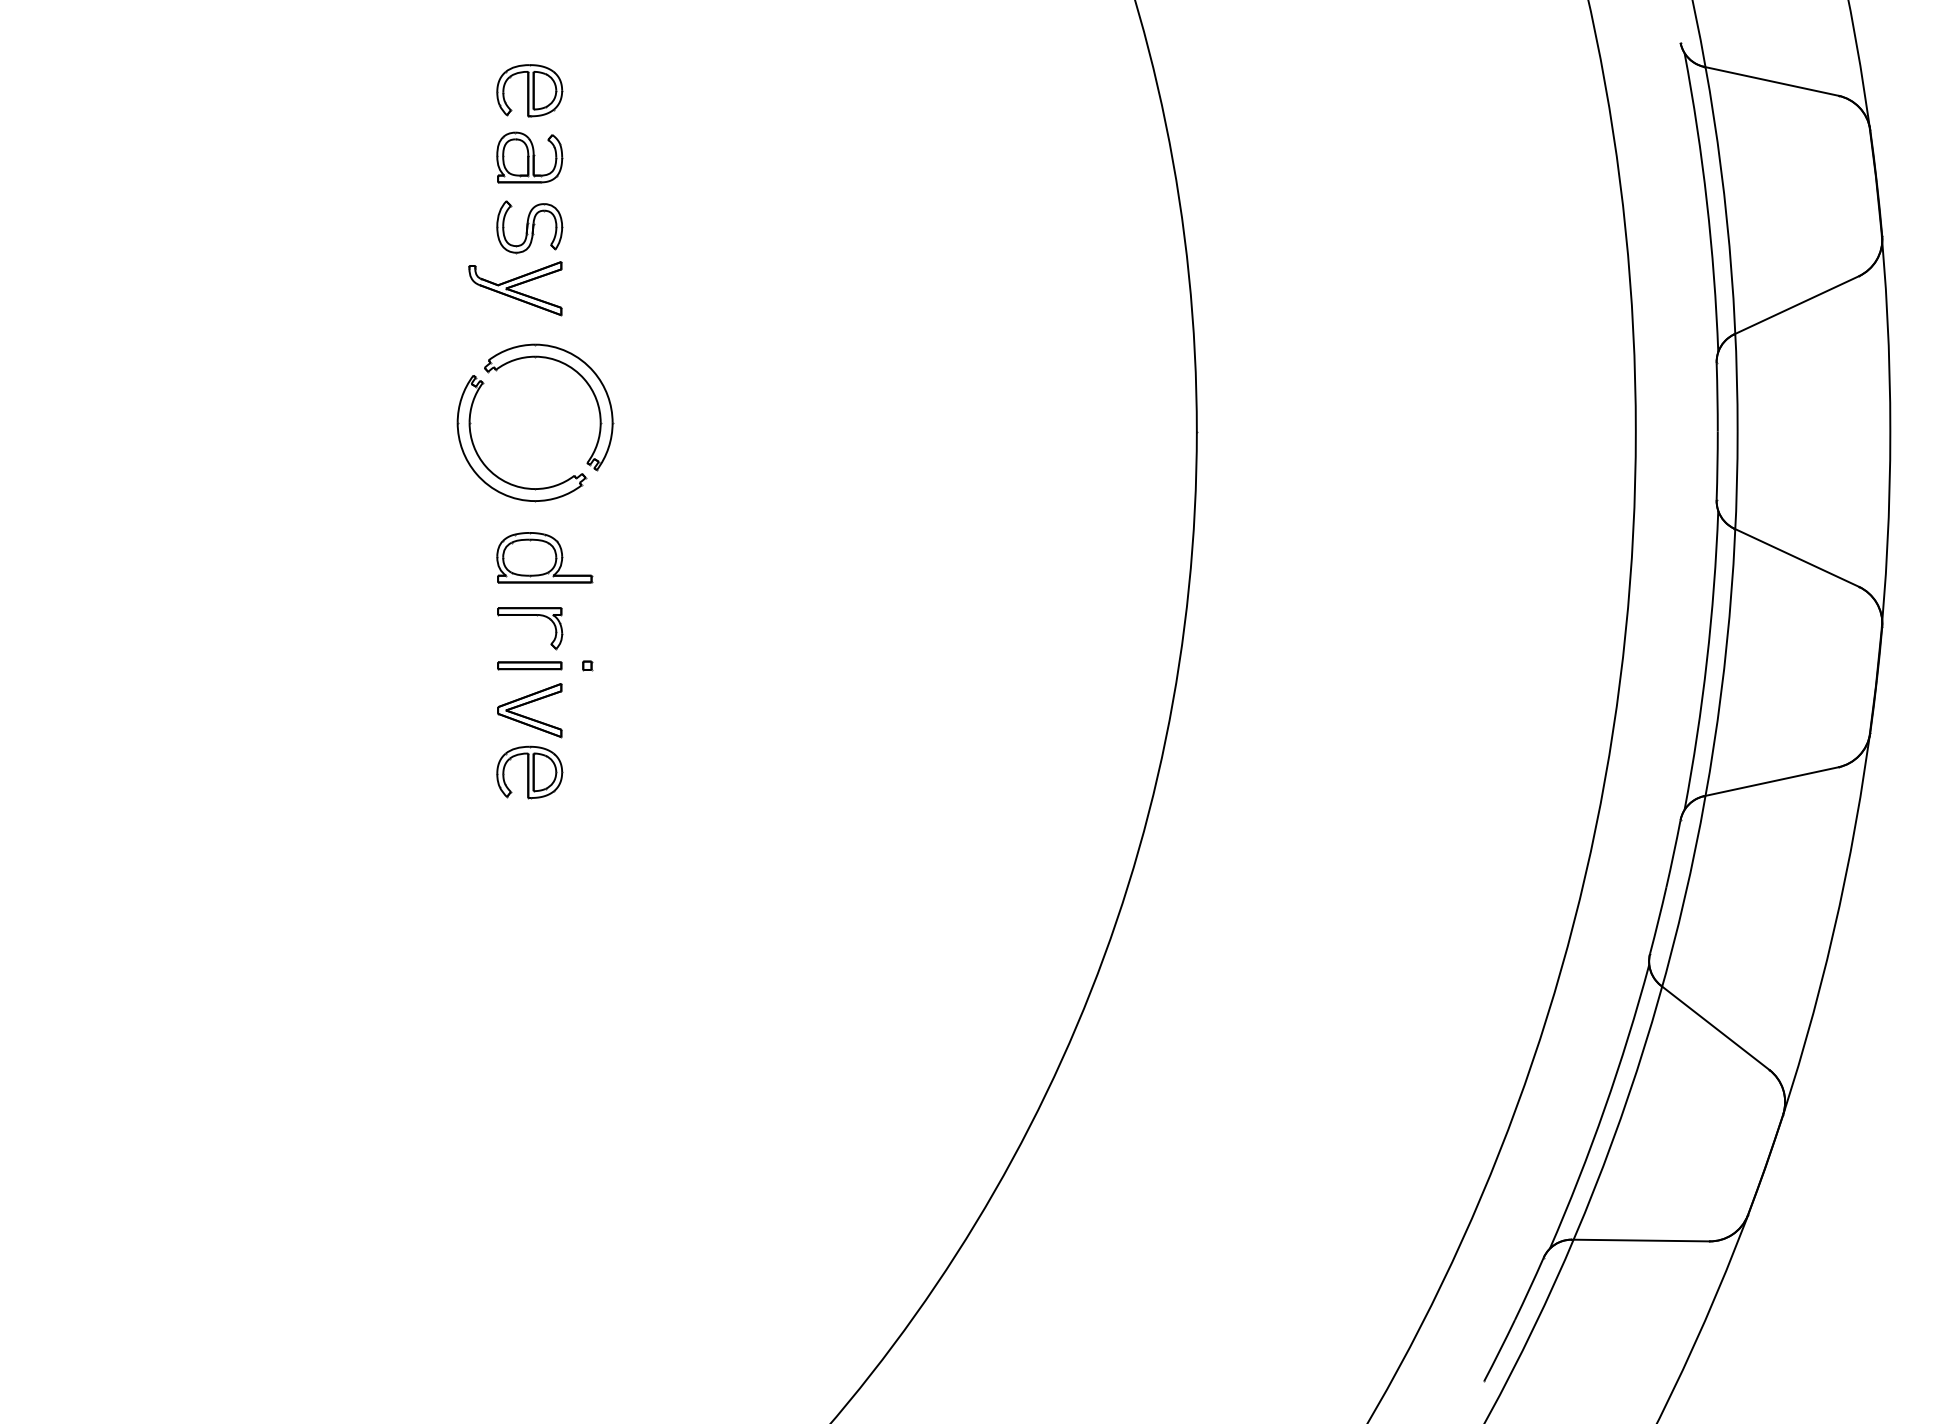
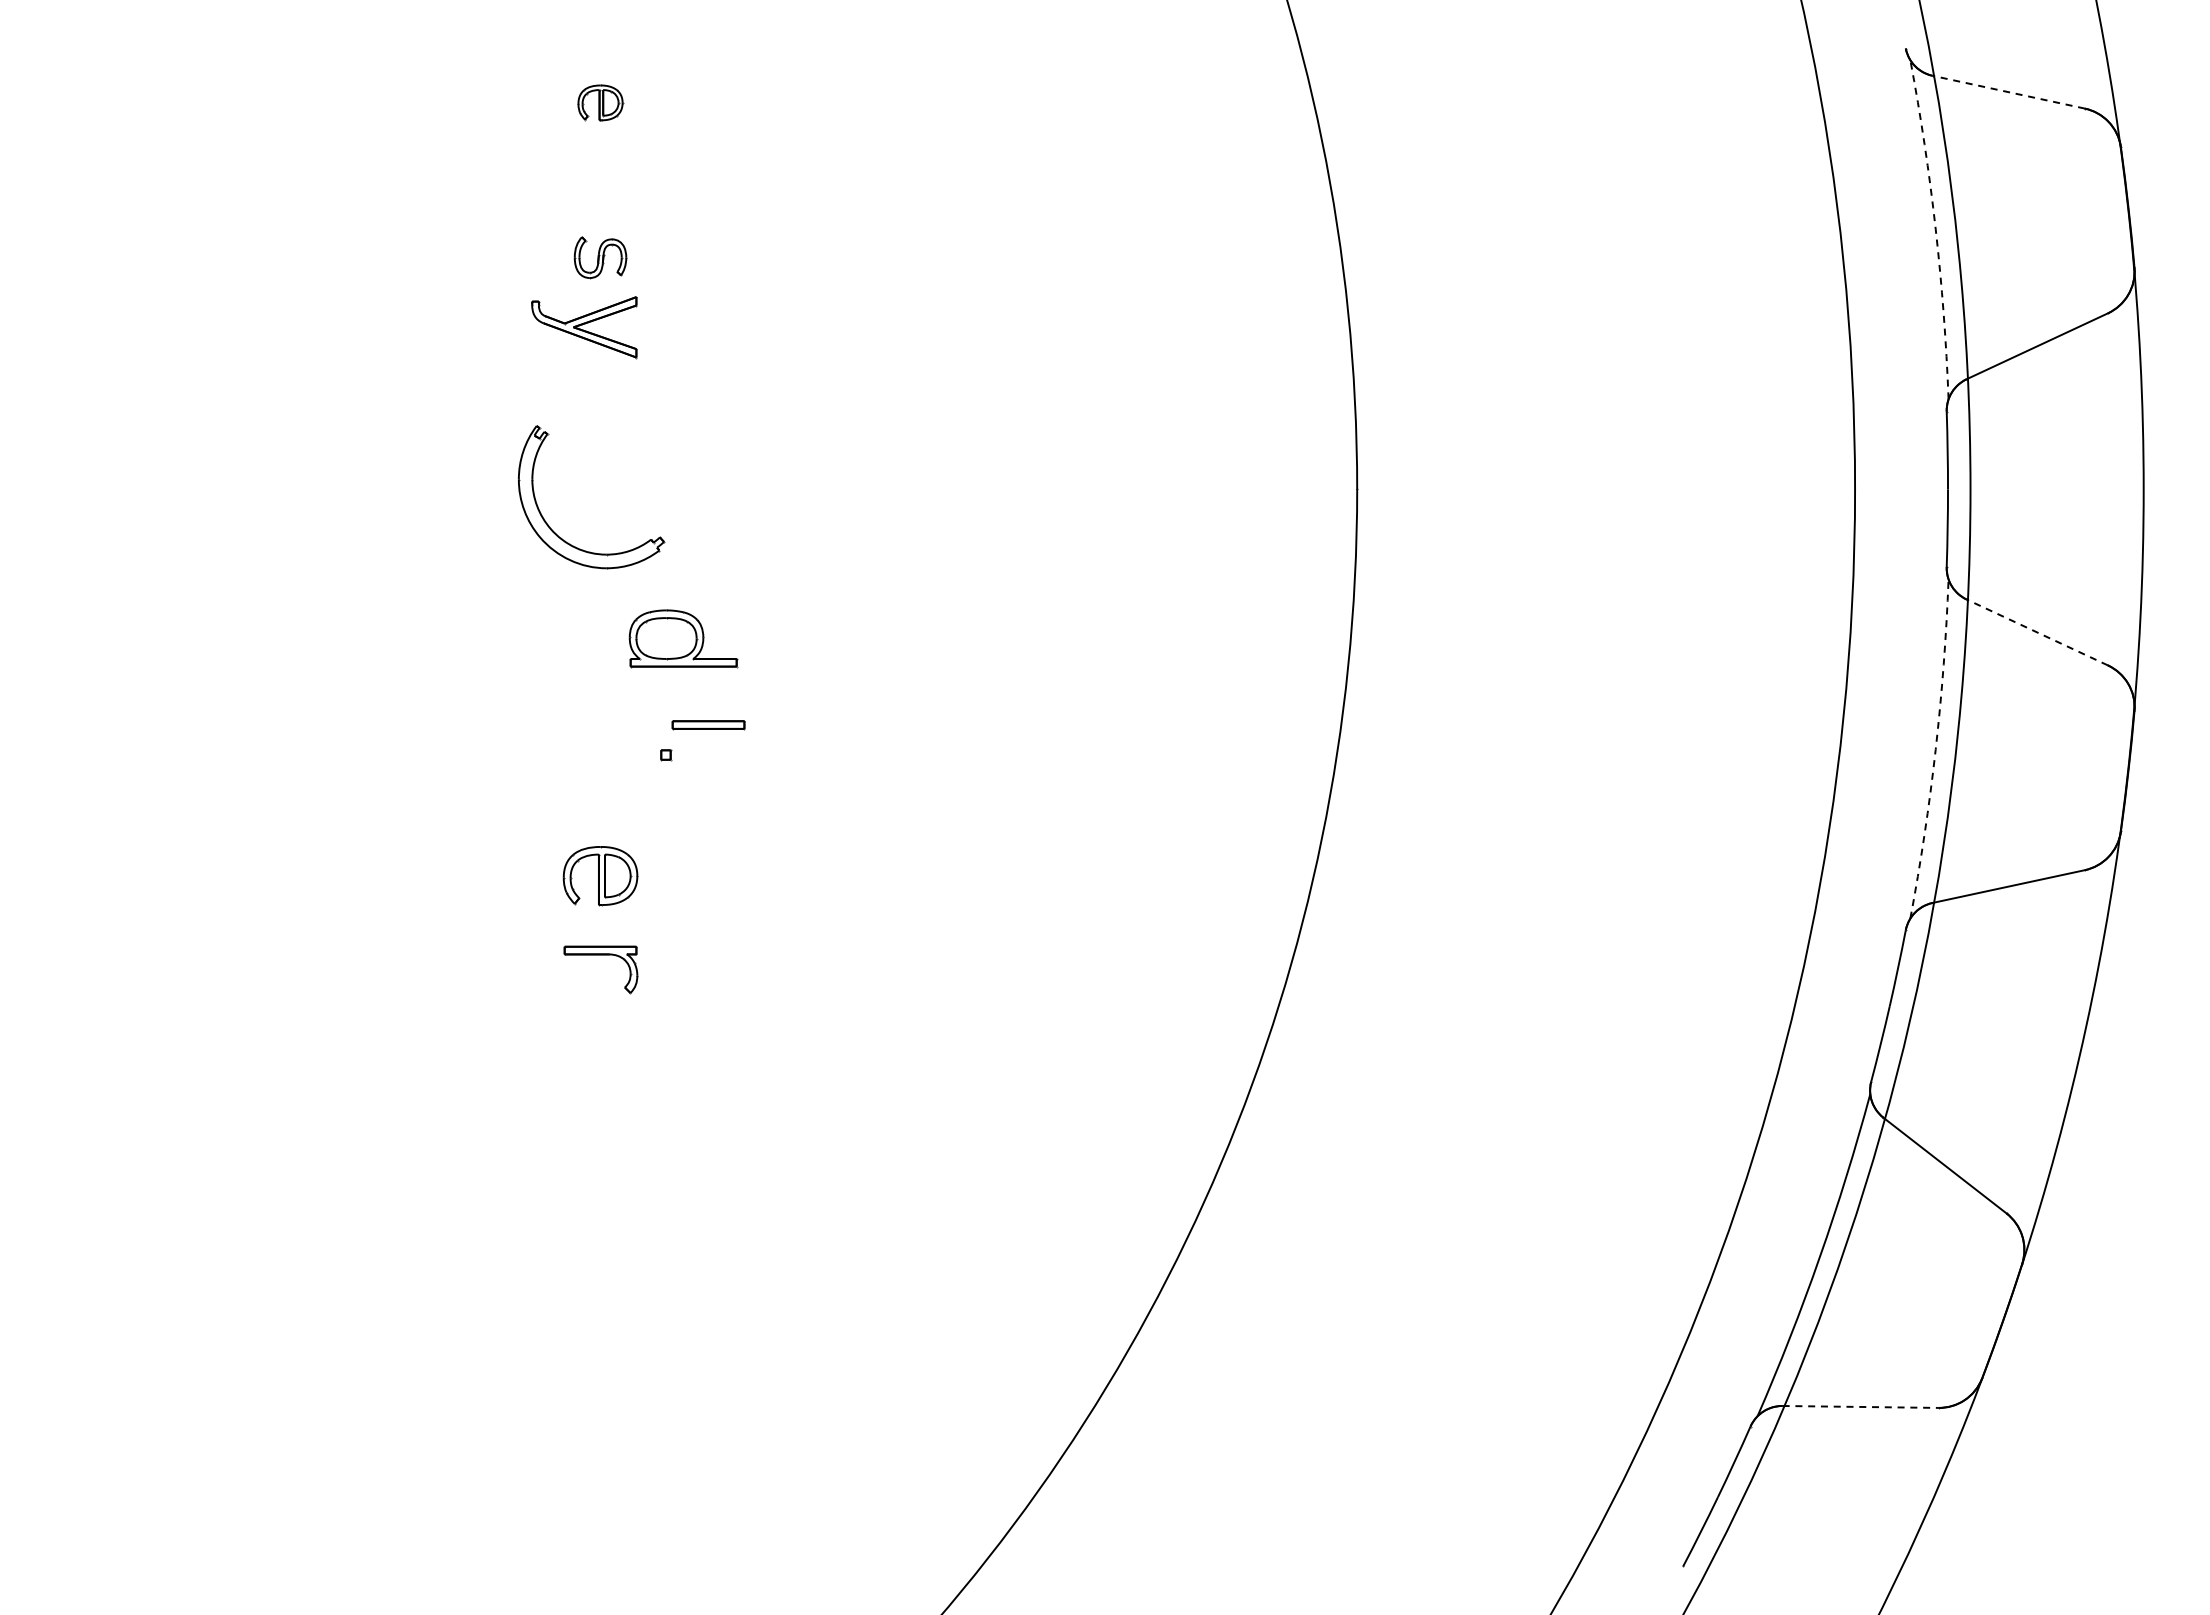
line: (1771, 81) -> (2008, 92), solid -> dashed
part: (529, 90) -> (600, 102), size x0.6
part: (529, 157) -> (600, 178), removed
arc: (1706, 202) -> (1935, 229), solid -> dashed
part: (529, 227) -> (600, 257), size x0.7
part: (579, 376) -> (657, 426), removed
part: (544, 557) -> (683, 638), moved
line: (1796, 557) -> (2037, 632), solid -> dashed
part: (529, 615) -> (600, 955), moved
arc: (1706, 660) -> (1935, 749), solid -> dashed
part: (529, 666) -> (708, 725), moved
part: (527, 704) -> (598, 798), removed
line: (1640, 1240) -> (1860, 1406), solid -> dashed

